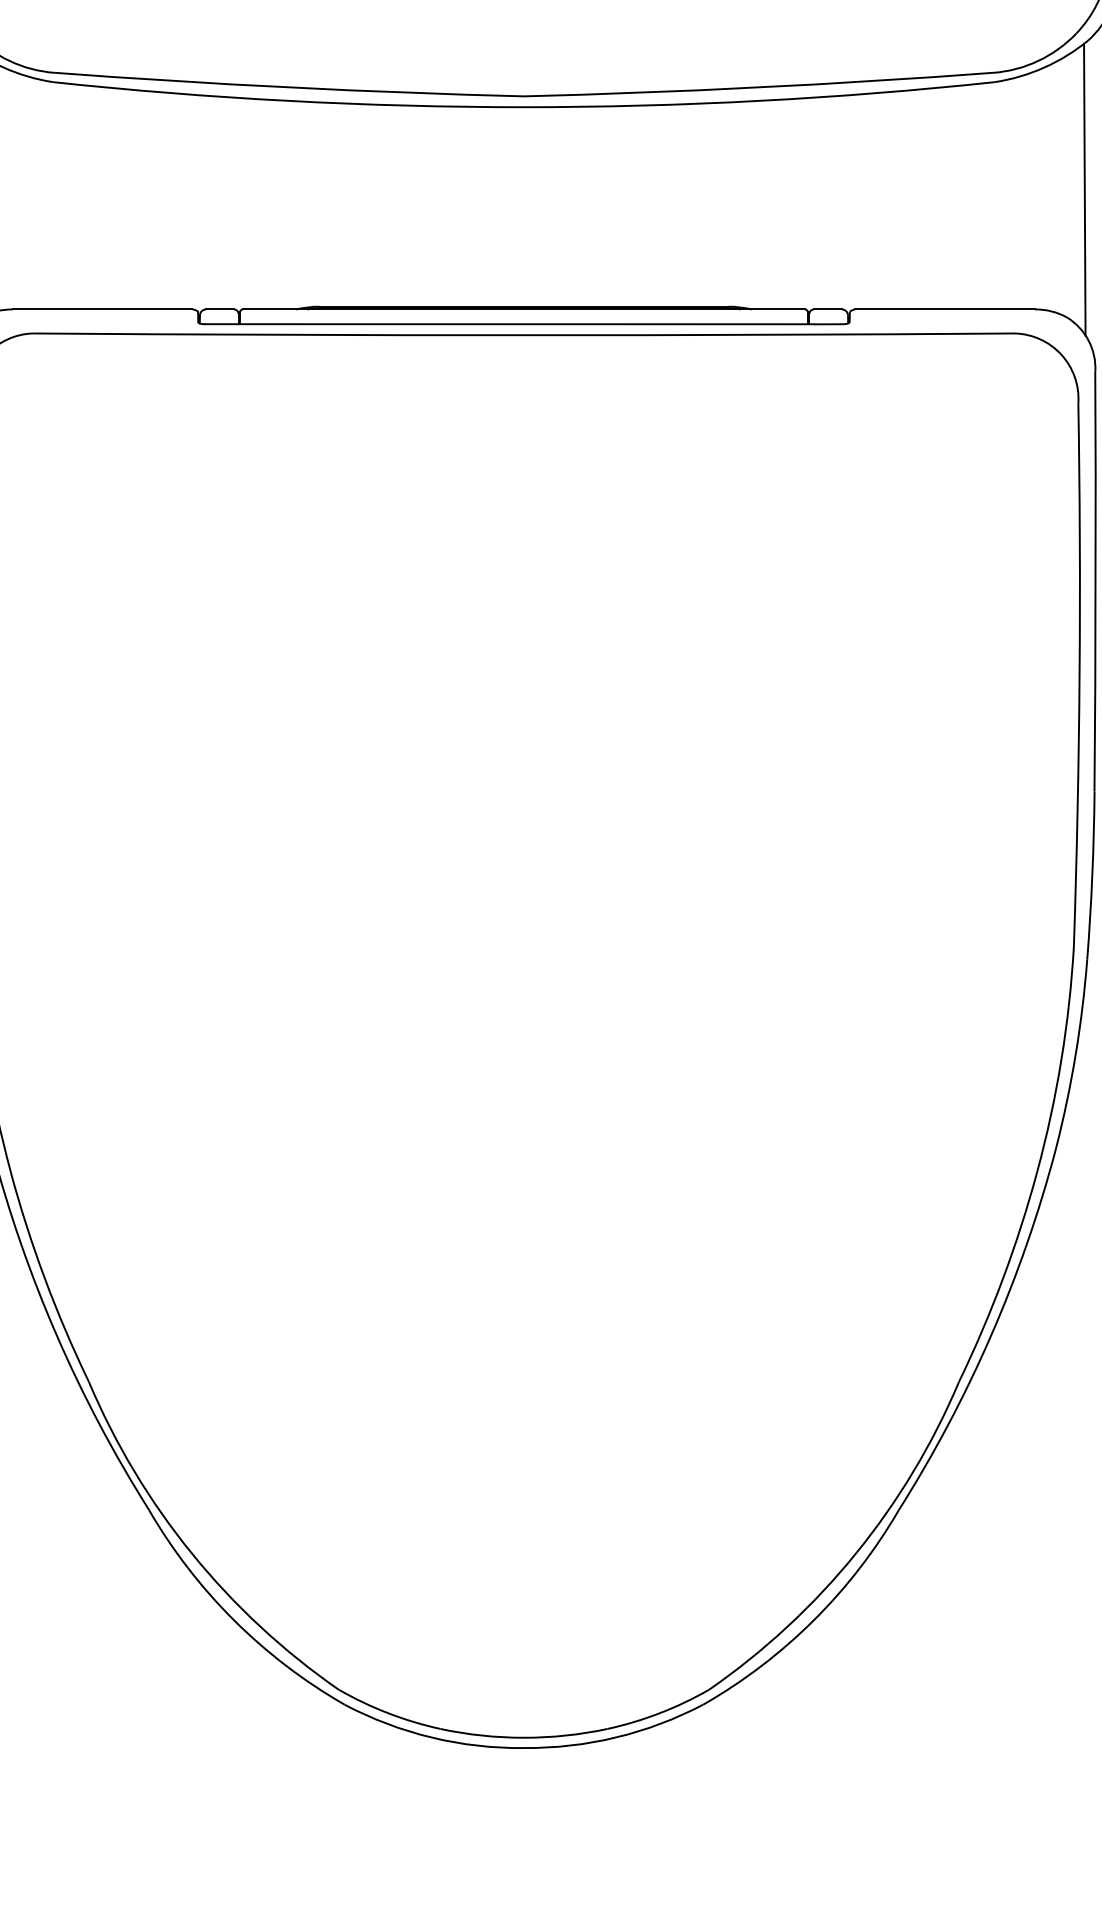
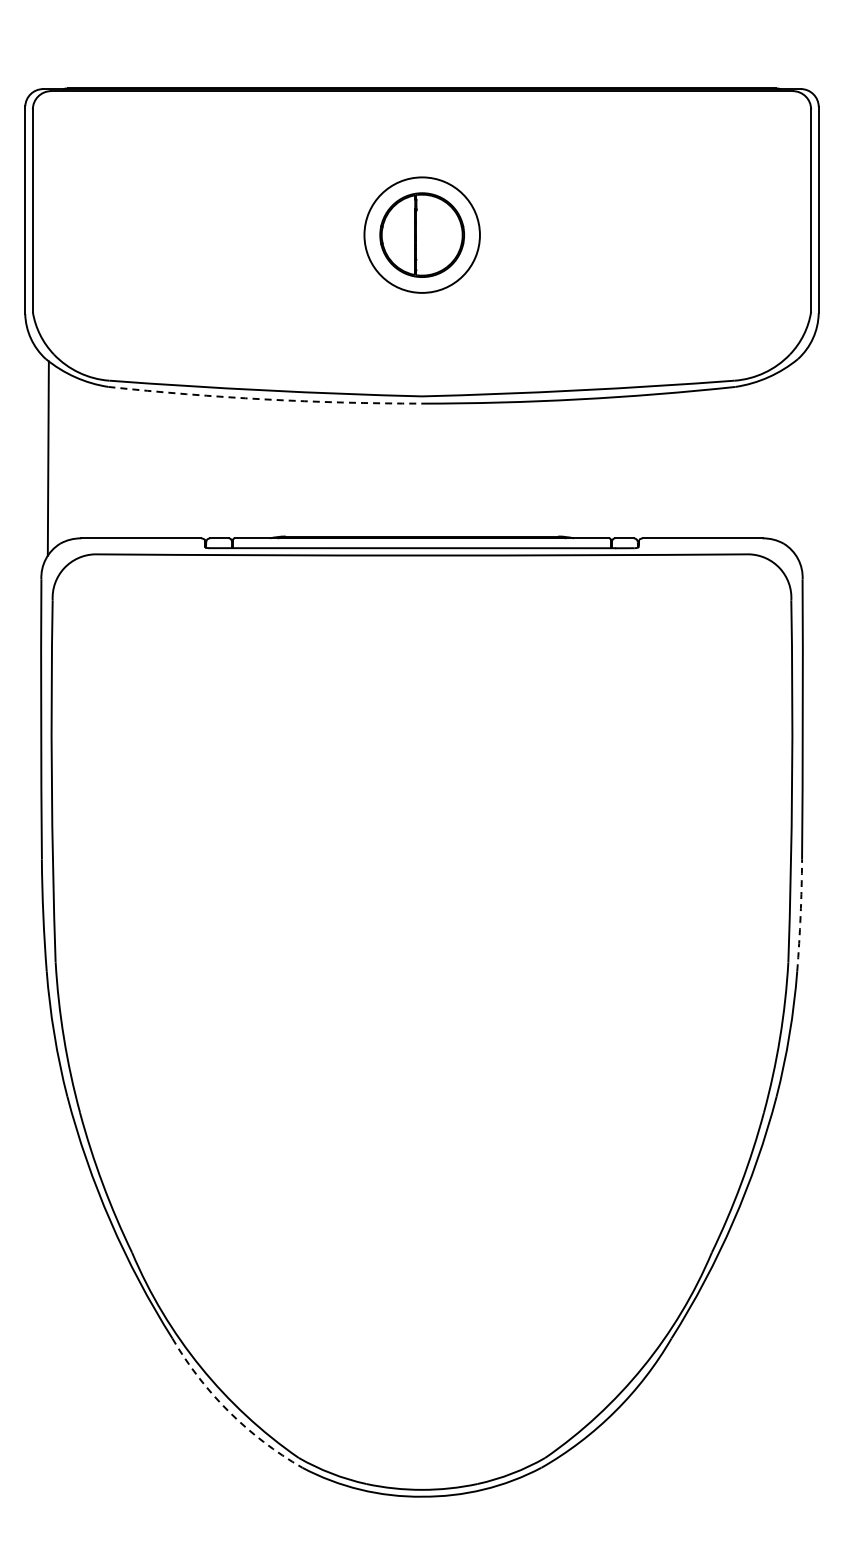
arc: (287, 101) -> (264, 399), solid -> dashed
line: (1084, 189) -> (795, 458), removed
arc: (1092, 875) -> (800, 915), solid -> dashed
arc: (233, 1620) -> (228, 1411), solid -> dashed

